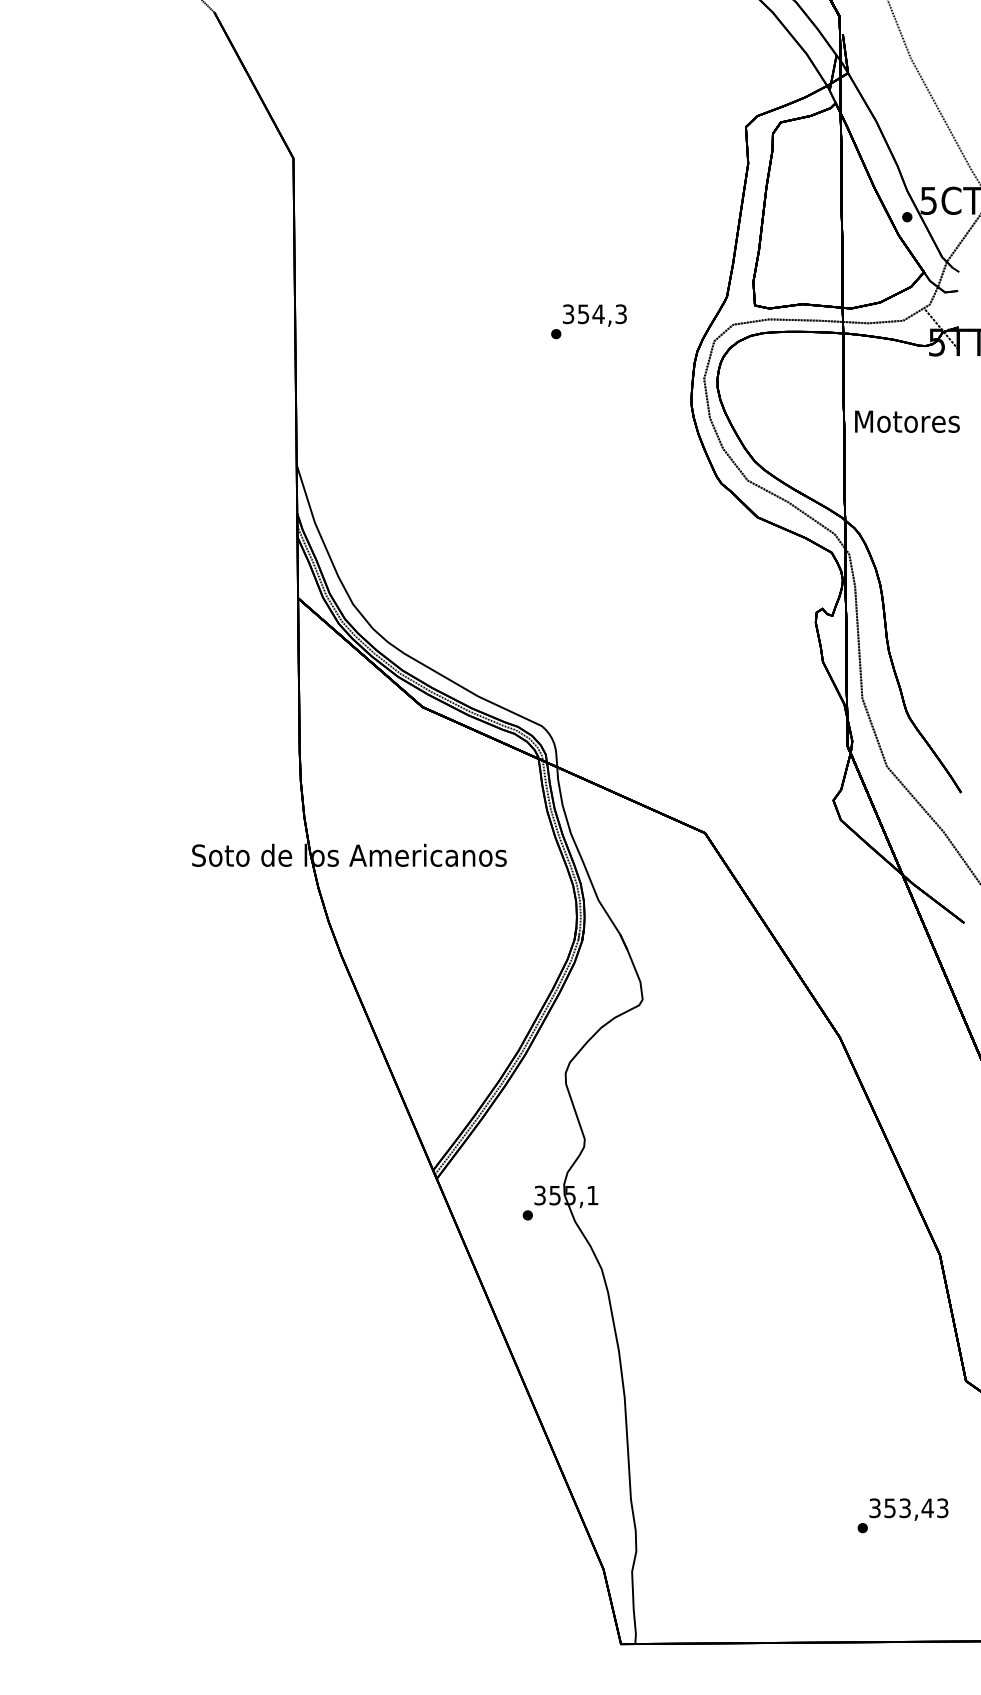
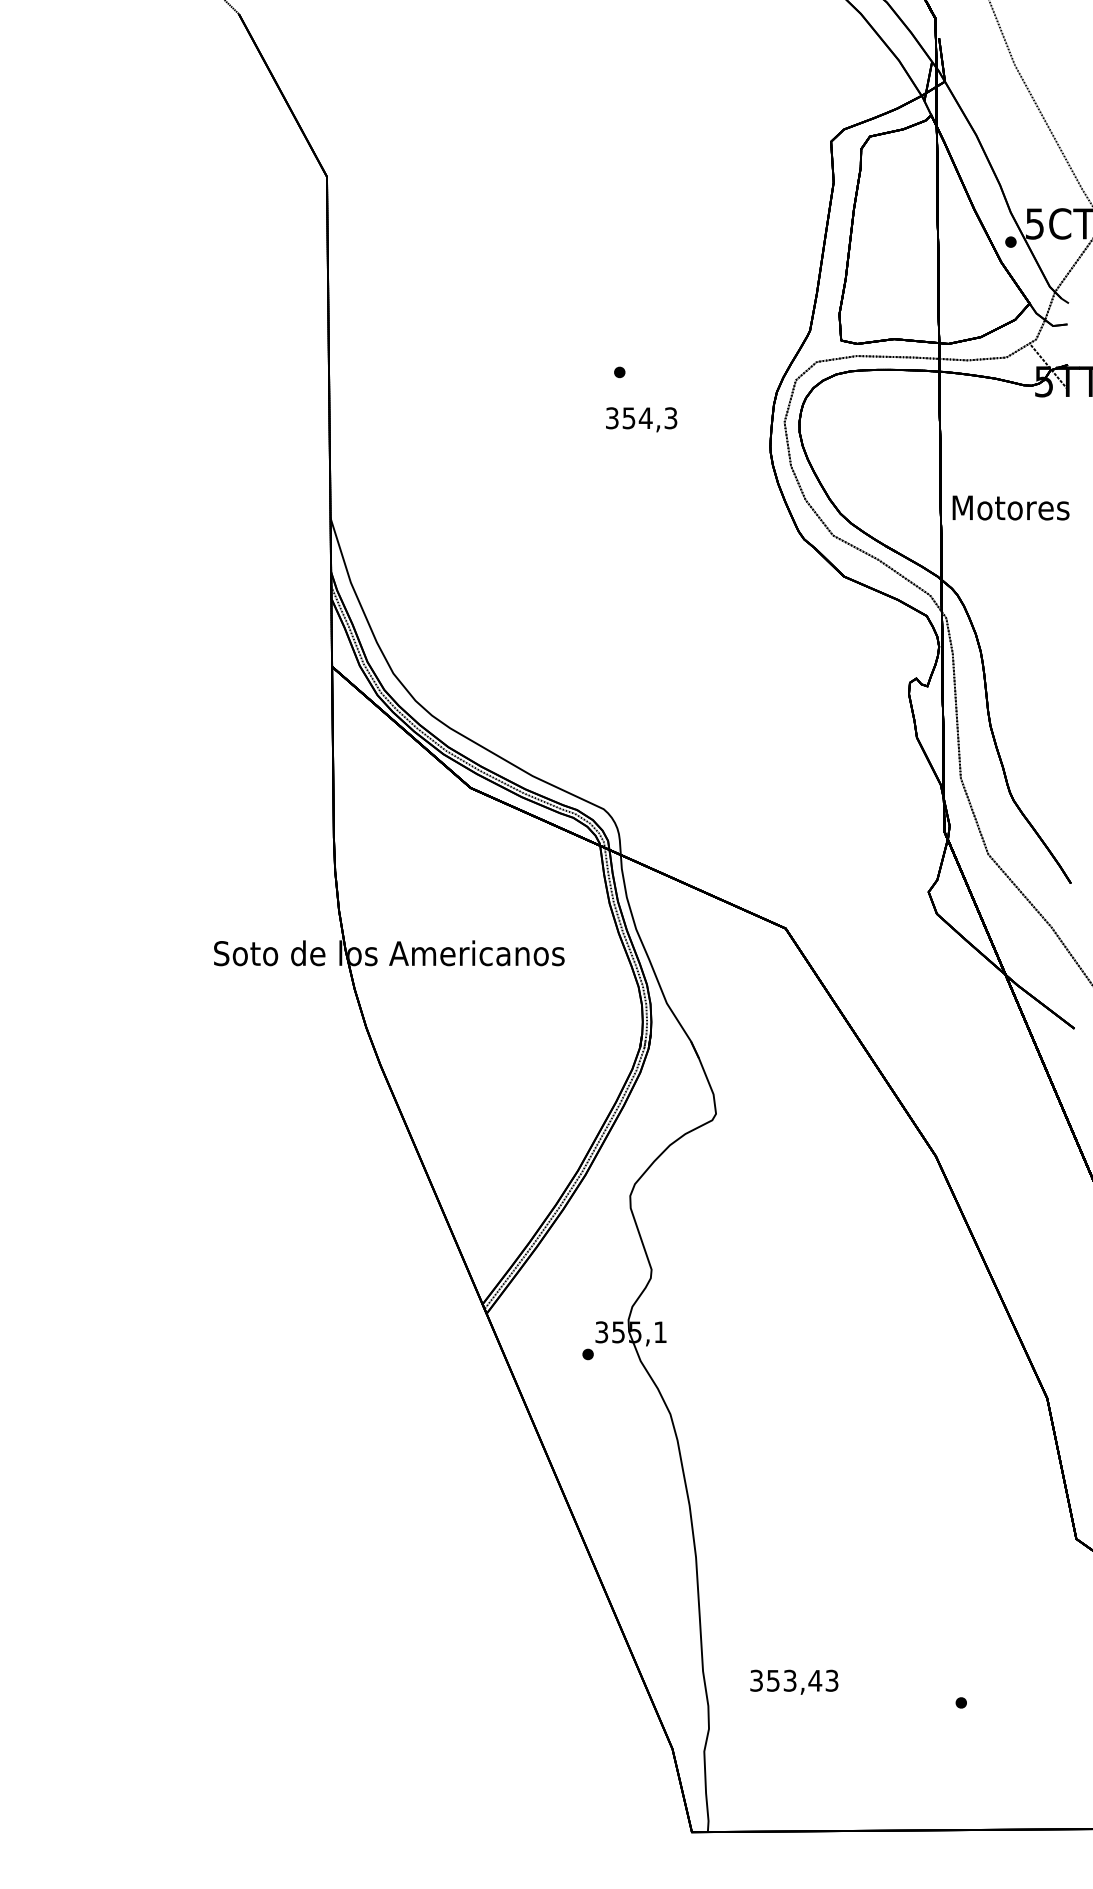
text: (594, 315) -> (641, 419), moved
text: (907, 421) -> (1011, 507), moved
text: (908, 1509) -> (793, 1682), moved

